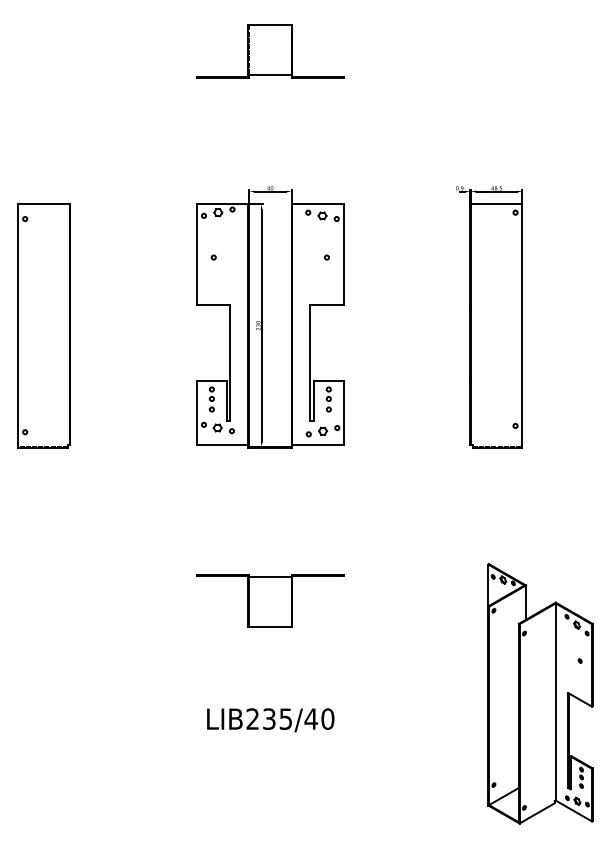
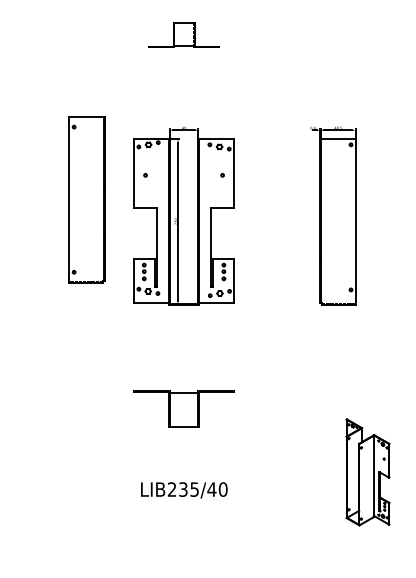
part: (269, 50) -> (183, 34), size x0.7
part: (43, 325) -> (86, 199), moved
part: (539, 694) -> (367, 472), size x0.6

